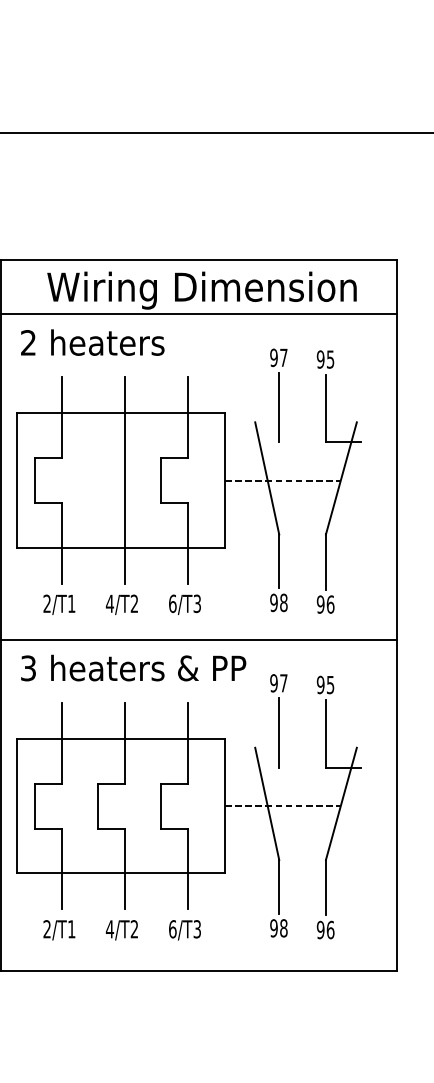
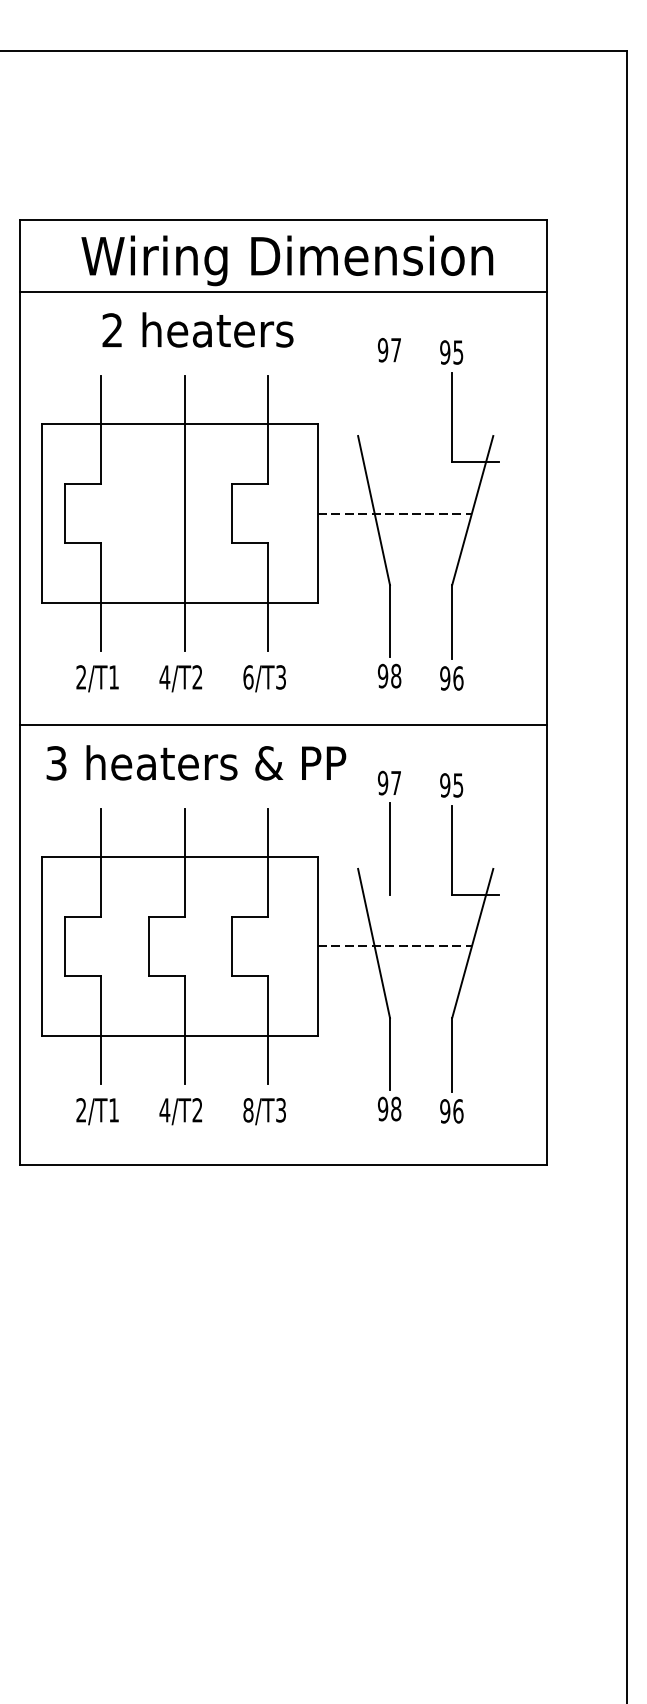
text: (92, 342) -> (197, 329), moved
line: (279, 407) -> (390, 416), removed
text: (172, 929) -> (248, 1110), 6/T3 -> 8/T3

